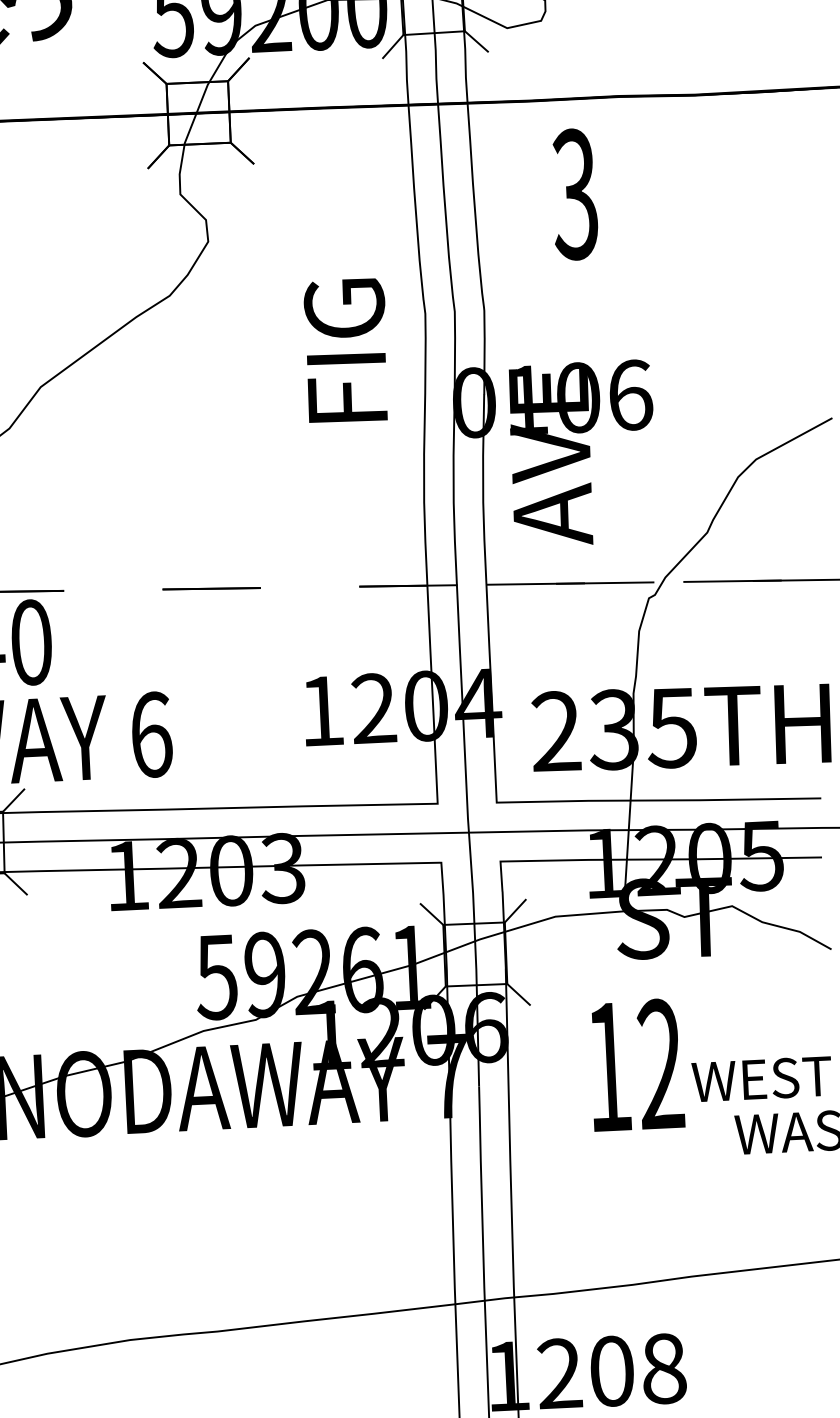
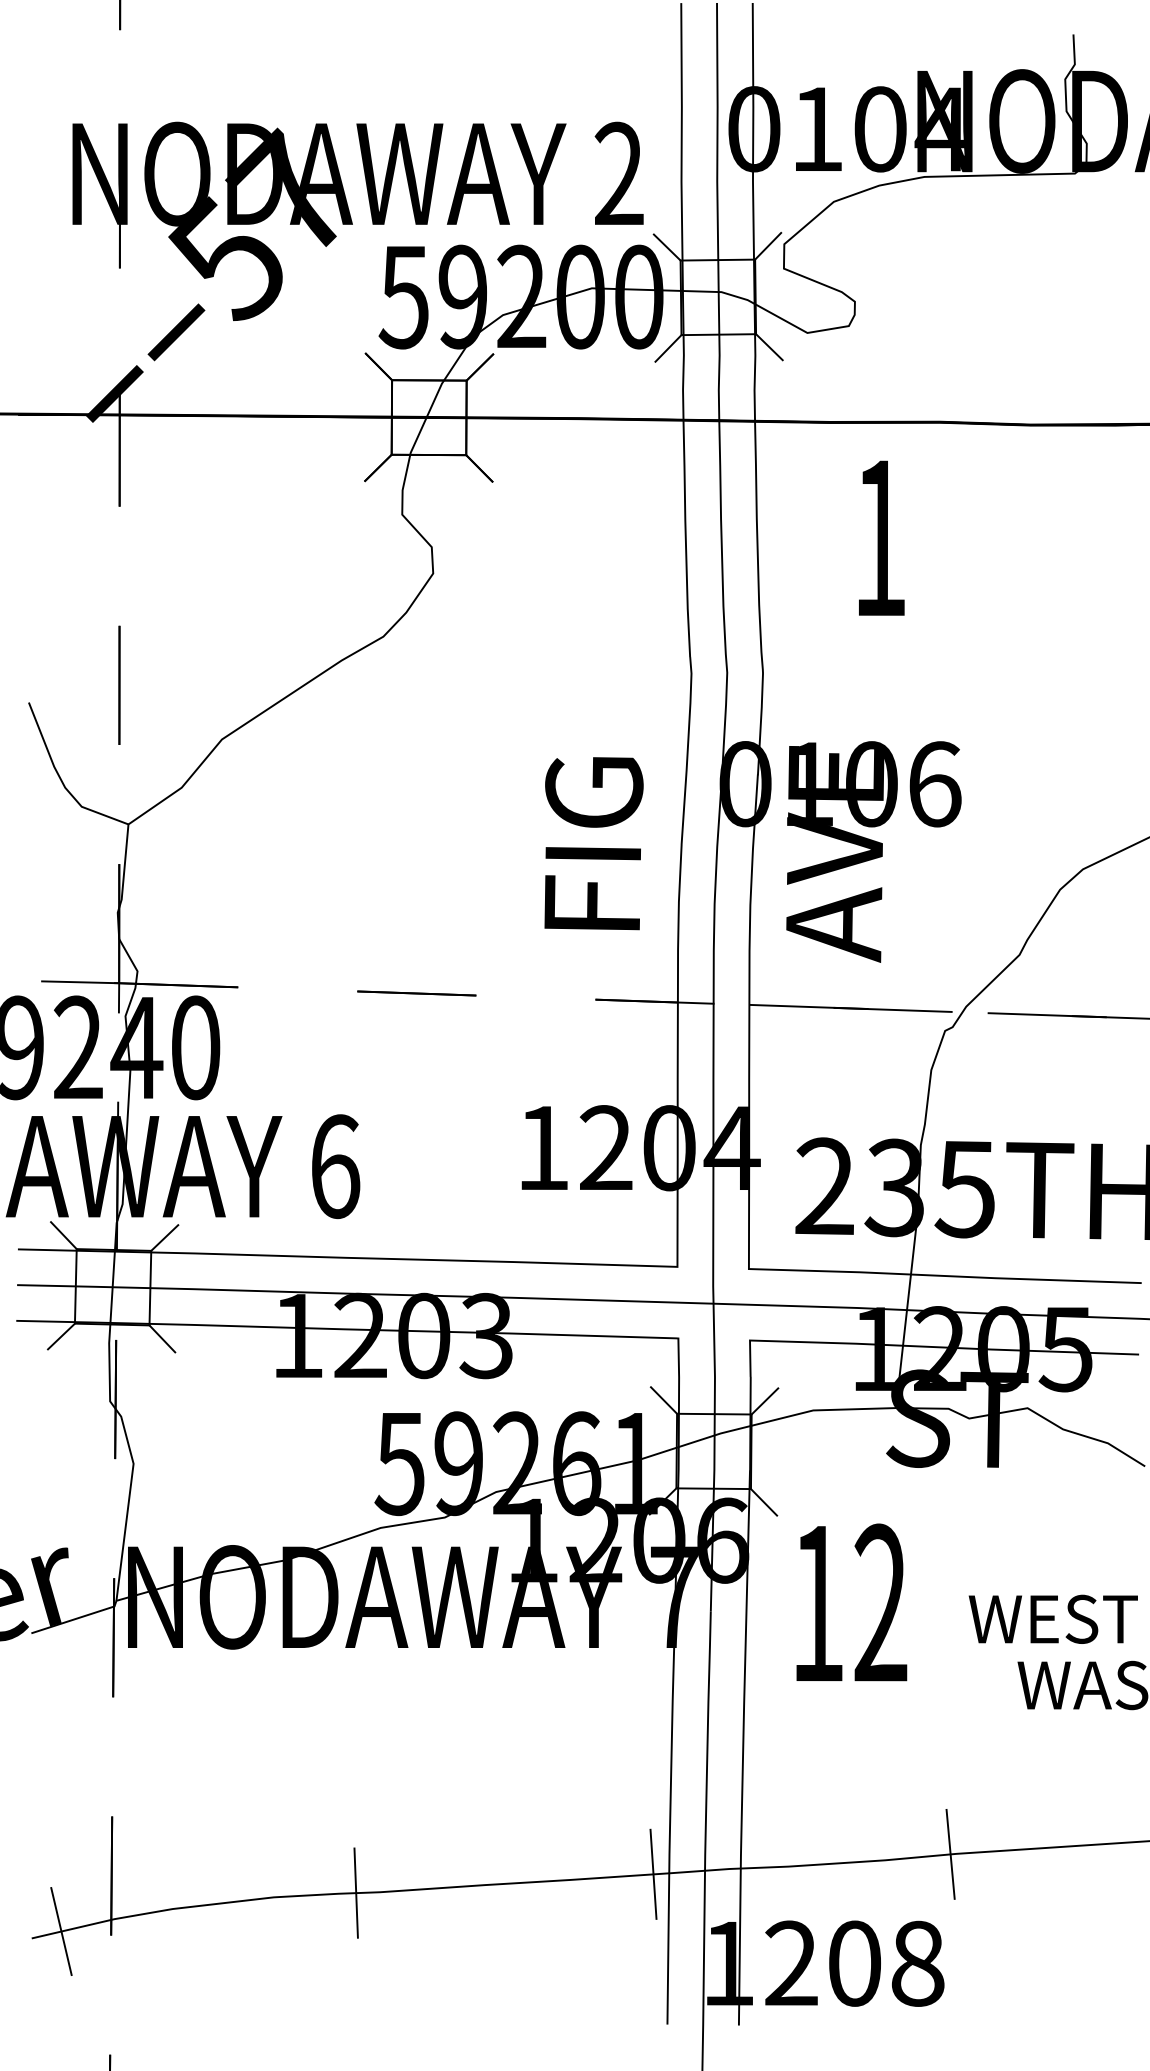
text: (574, 194) -> (878, 538), 3 -> 1
text: (346, 350) -> (593, 843), moved
text: (636, 1064) -> (851, 1602), moved
line: (686, 1276) -> (950, 1853), added
line: (442, 1305) -> (653, 1873), added
line: (197, 1332) -> (355, 1892), added

